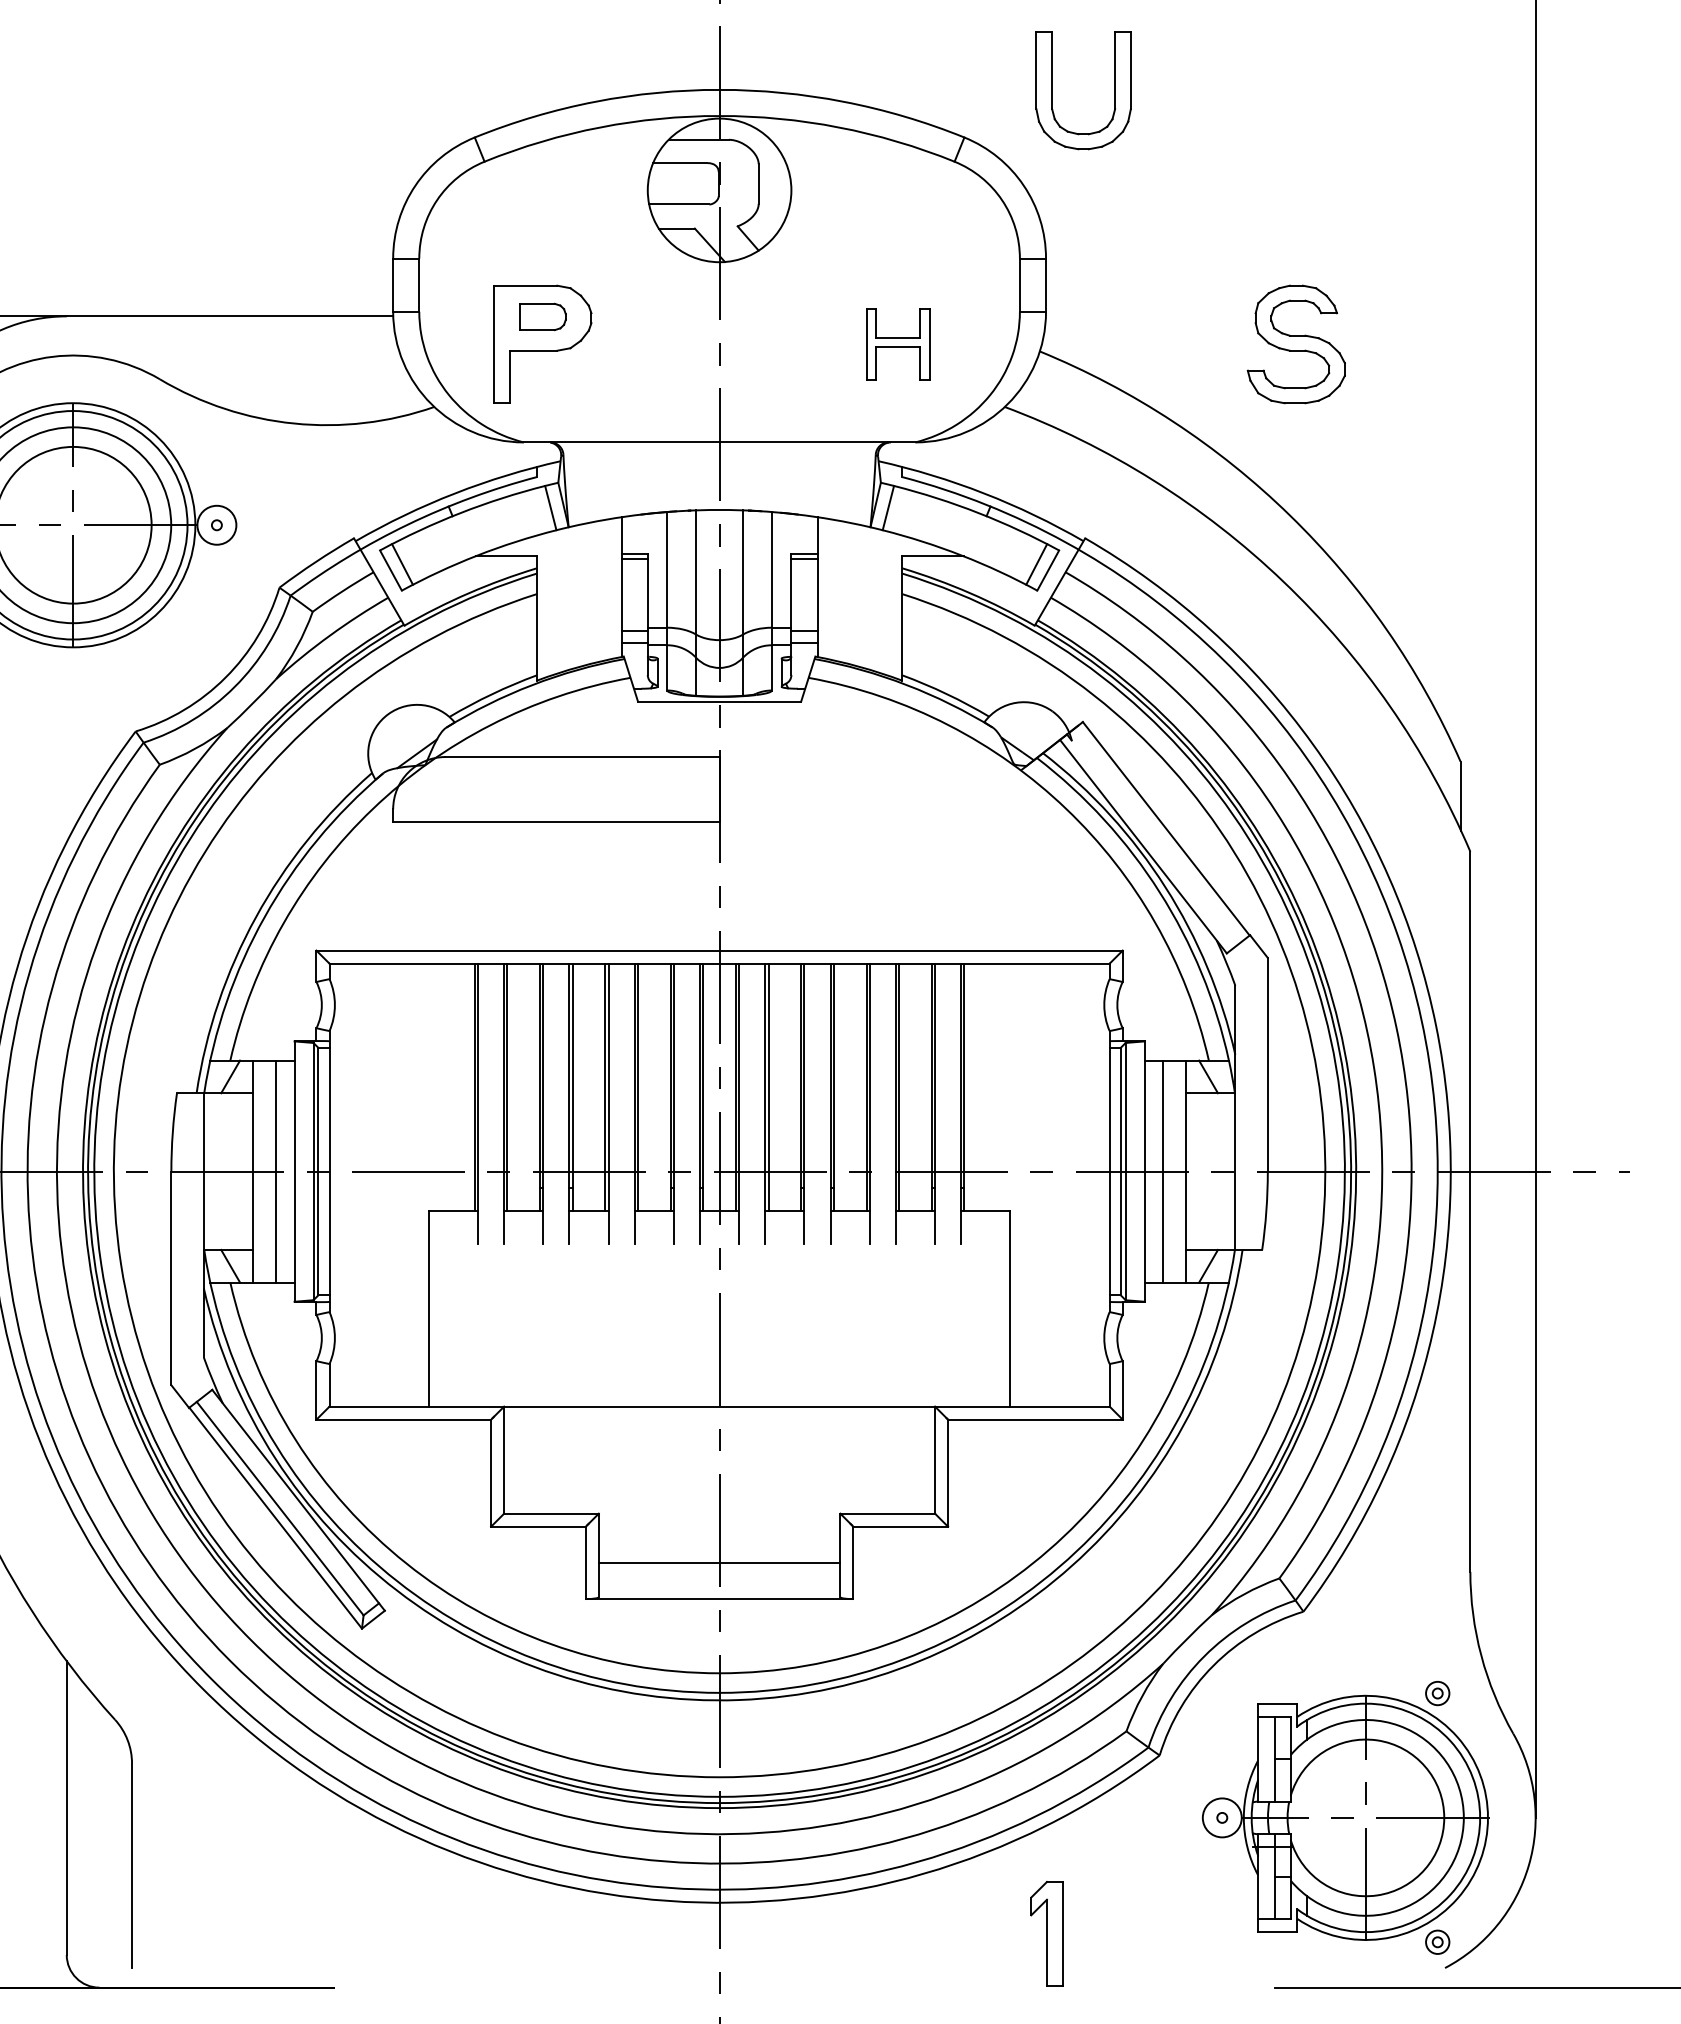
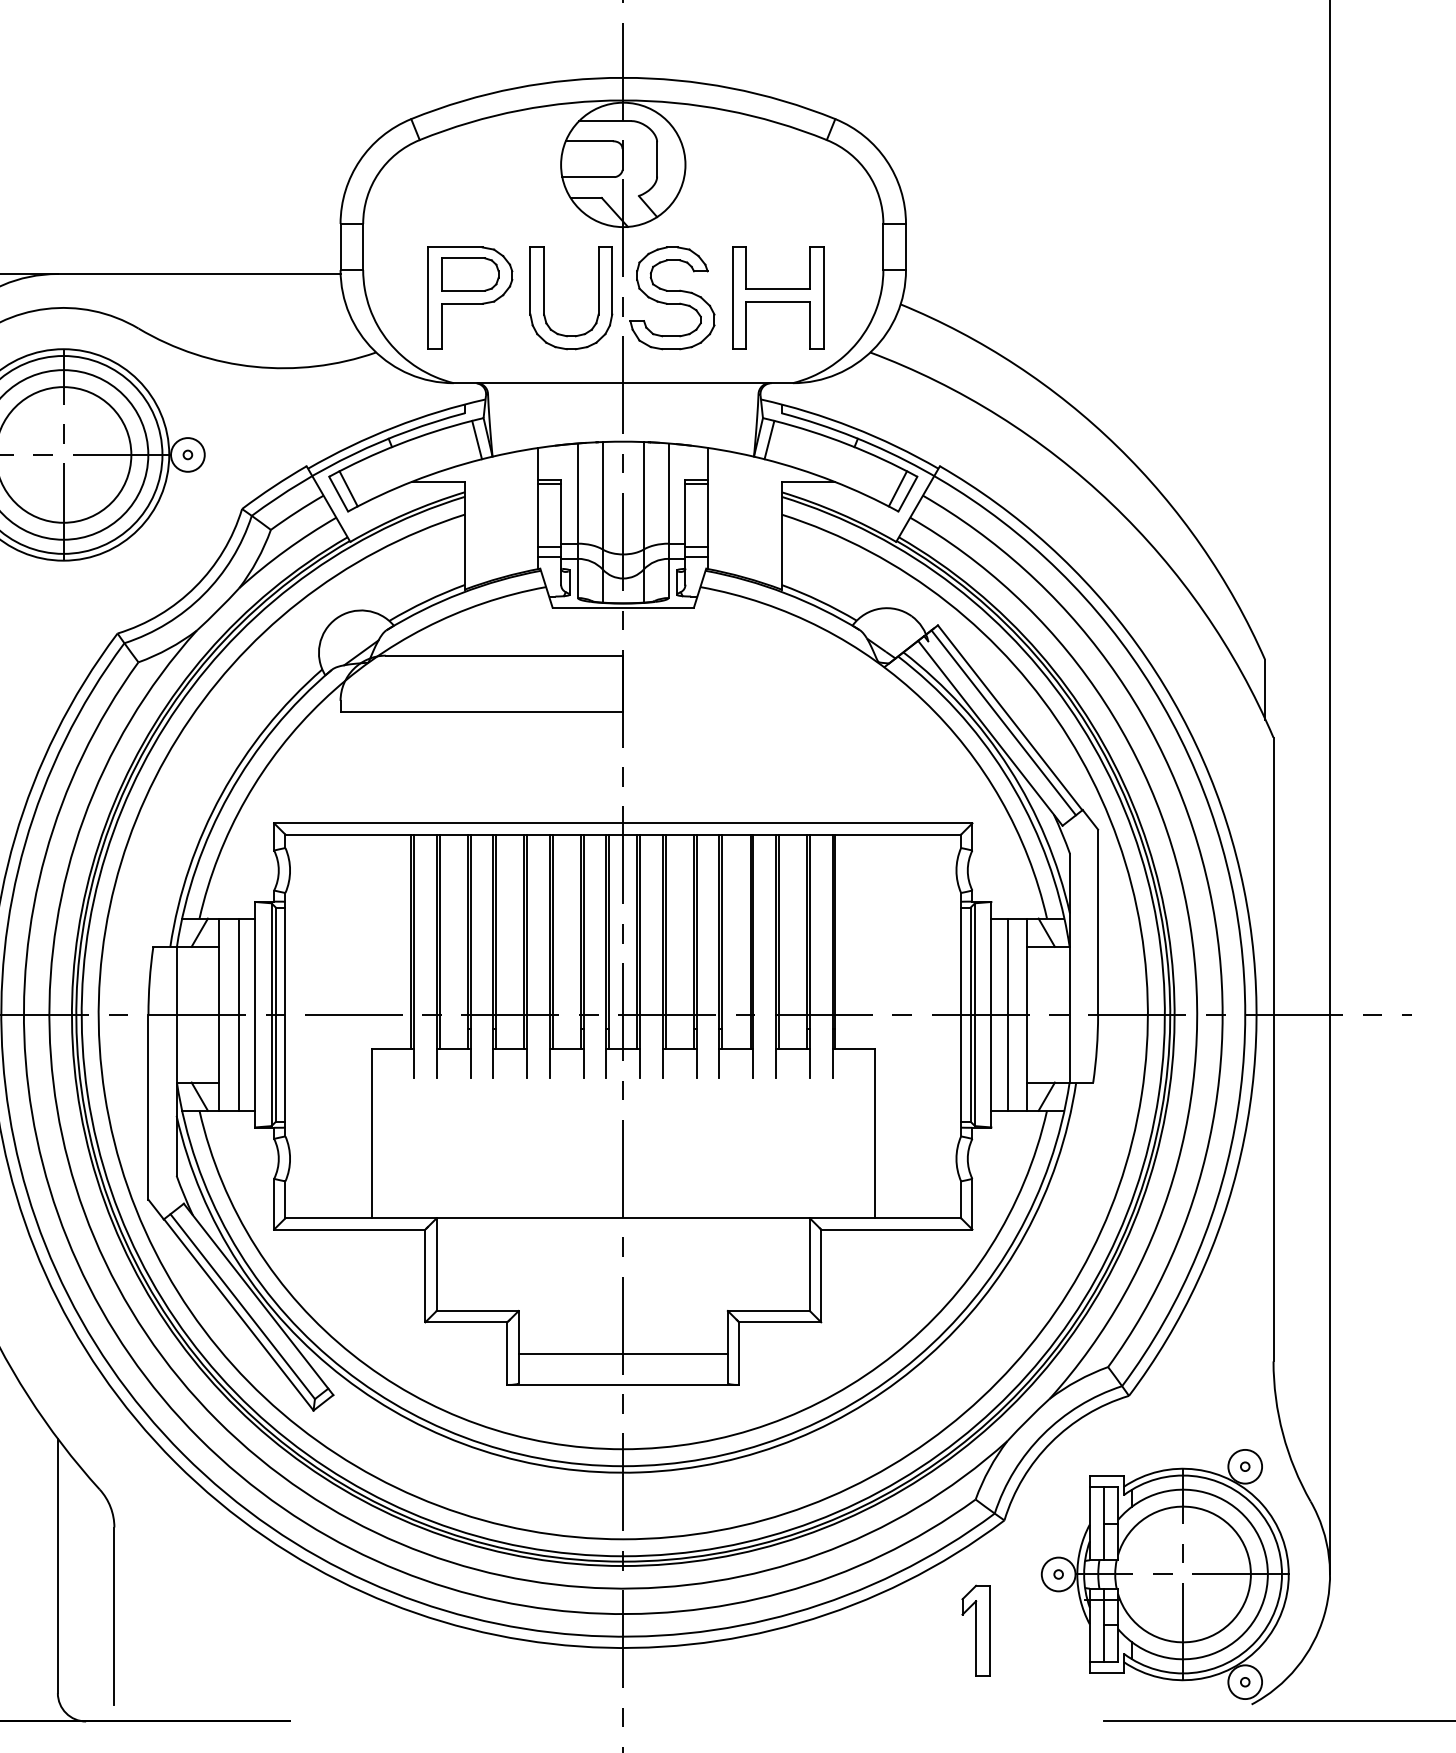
part: (1052, 90) -> (544, 298), moved
part: (542, 316) -> (469, 274), size x1.43
part: (898, 344) -> (778, 298), size x1.67
part: (1295, 344) -> (671, 298), moved
line: (1158, 834) -> (1003, 722), added
circle: (1437, 1693) -> (1245, 1466), size x1.67
part: (1046, 1933) -> (975, 1630), moved
circle: (1437, 1941) -> (1245, 1681), size x1.67

